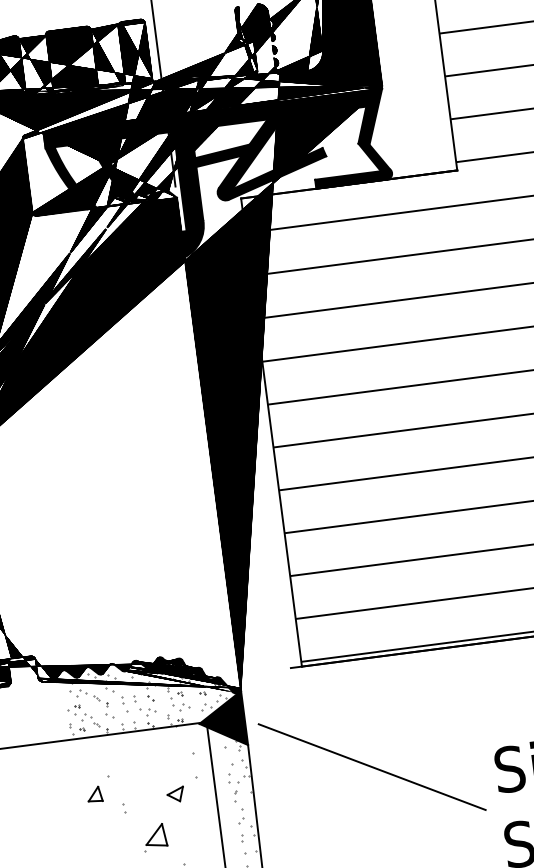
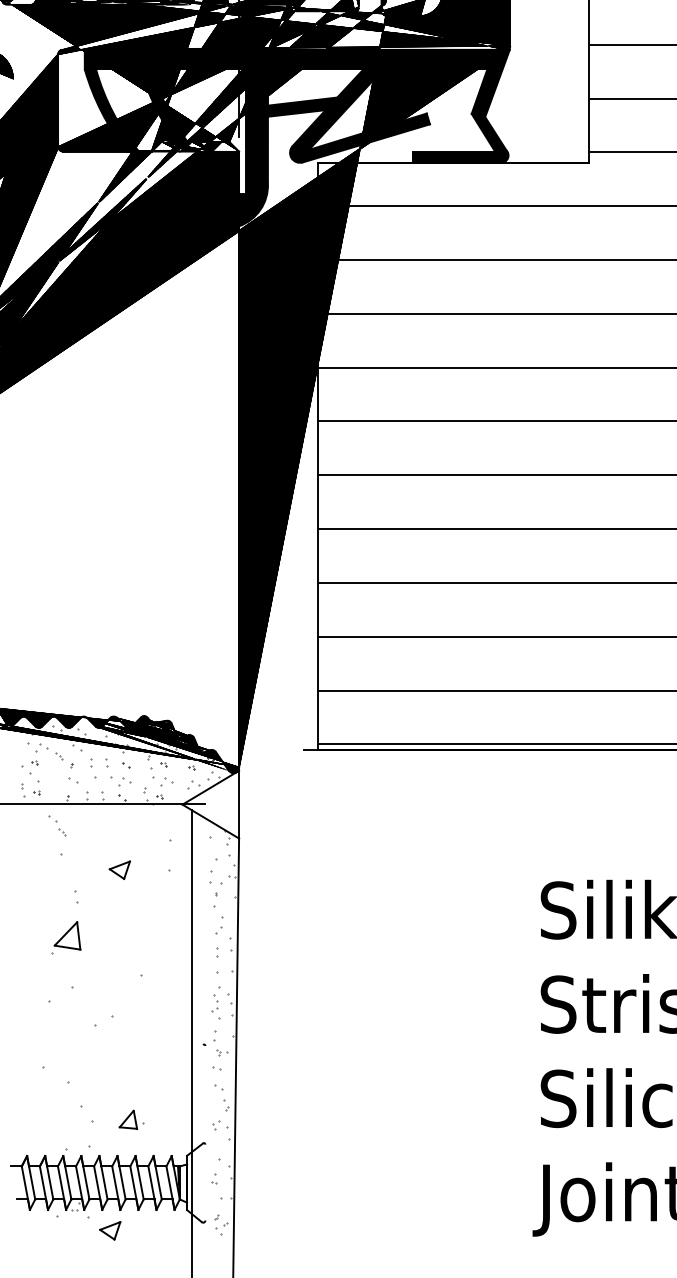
part: (92, 719) -> (57, 825), moved
fill: (221, 720) -> (210, 804), removed
line: (371, 767) -> (388, 885), removed
part: (94, 794) -> (41, 875), removed
part: (175, 794) -> (119, 870), moved
part: (155, 837) -> (66, 937), moved

